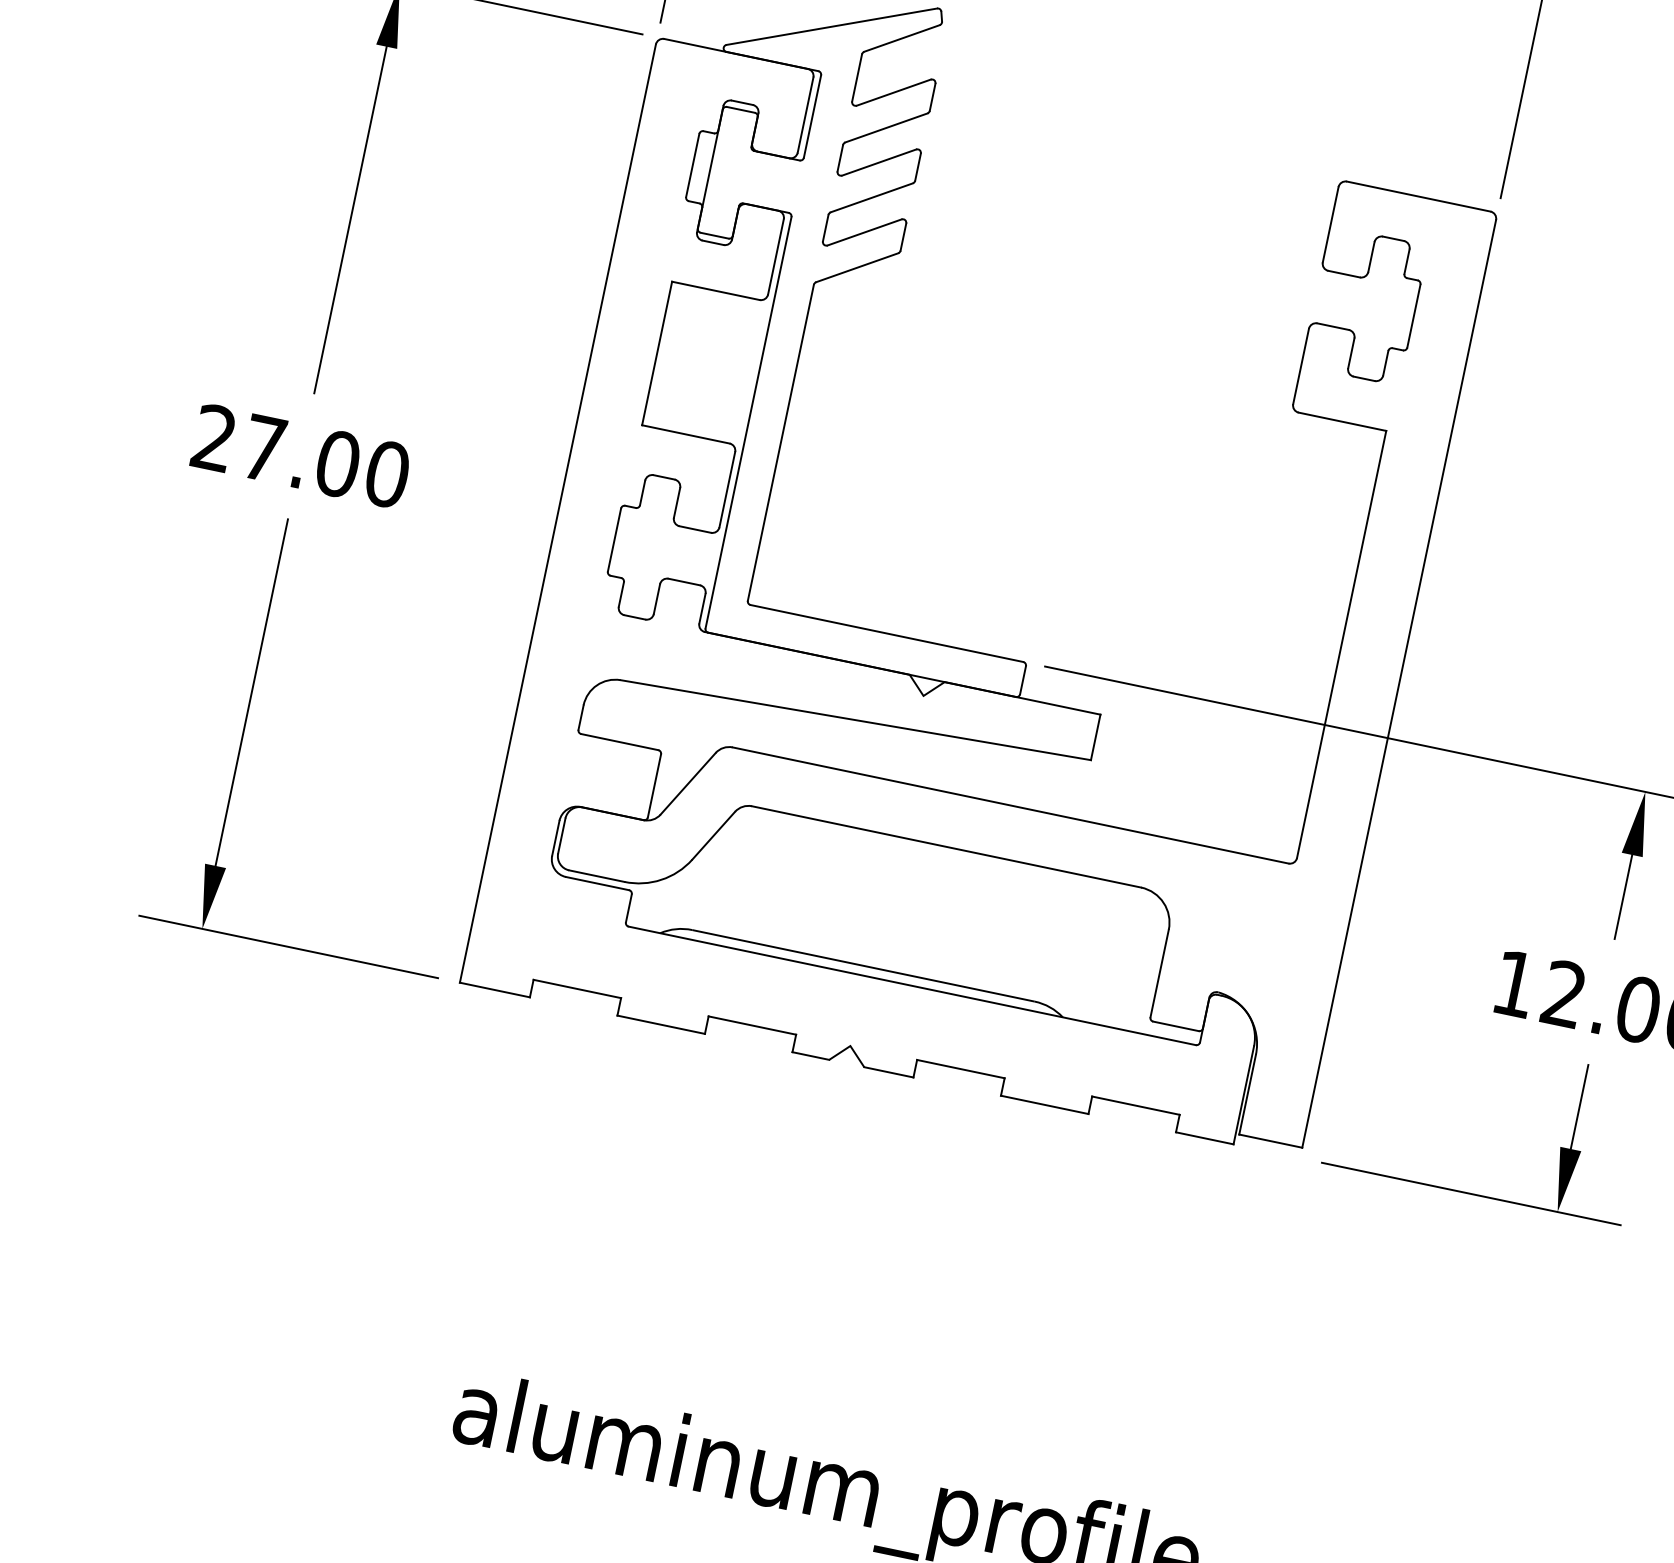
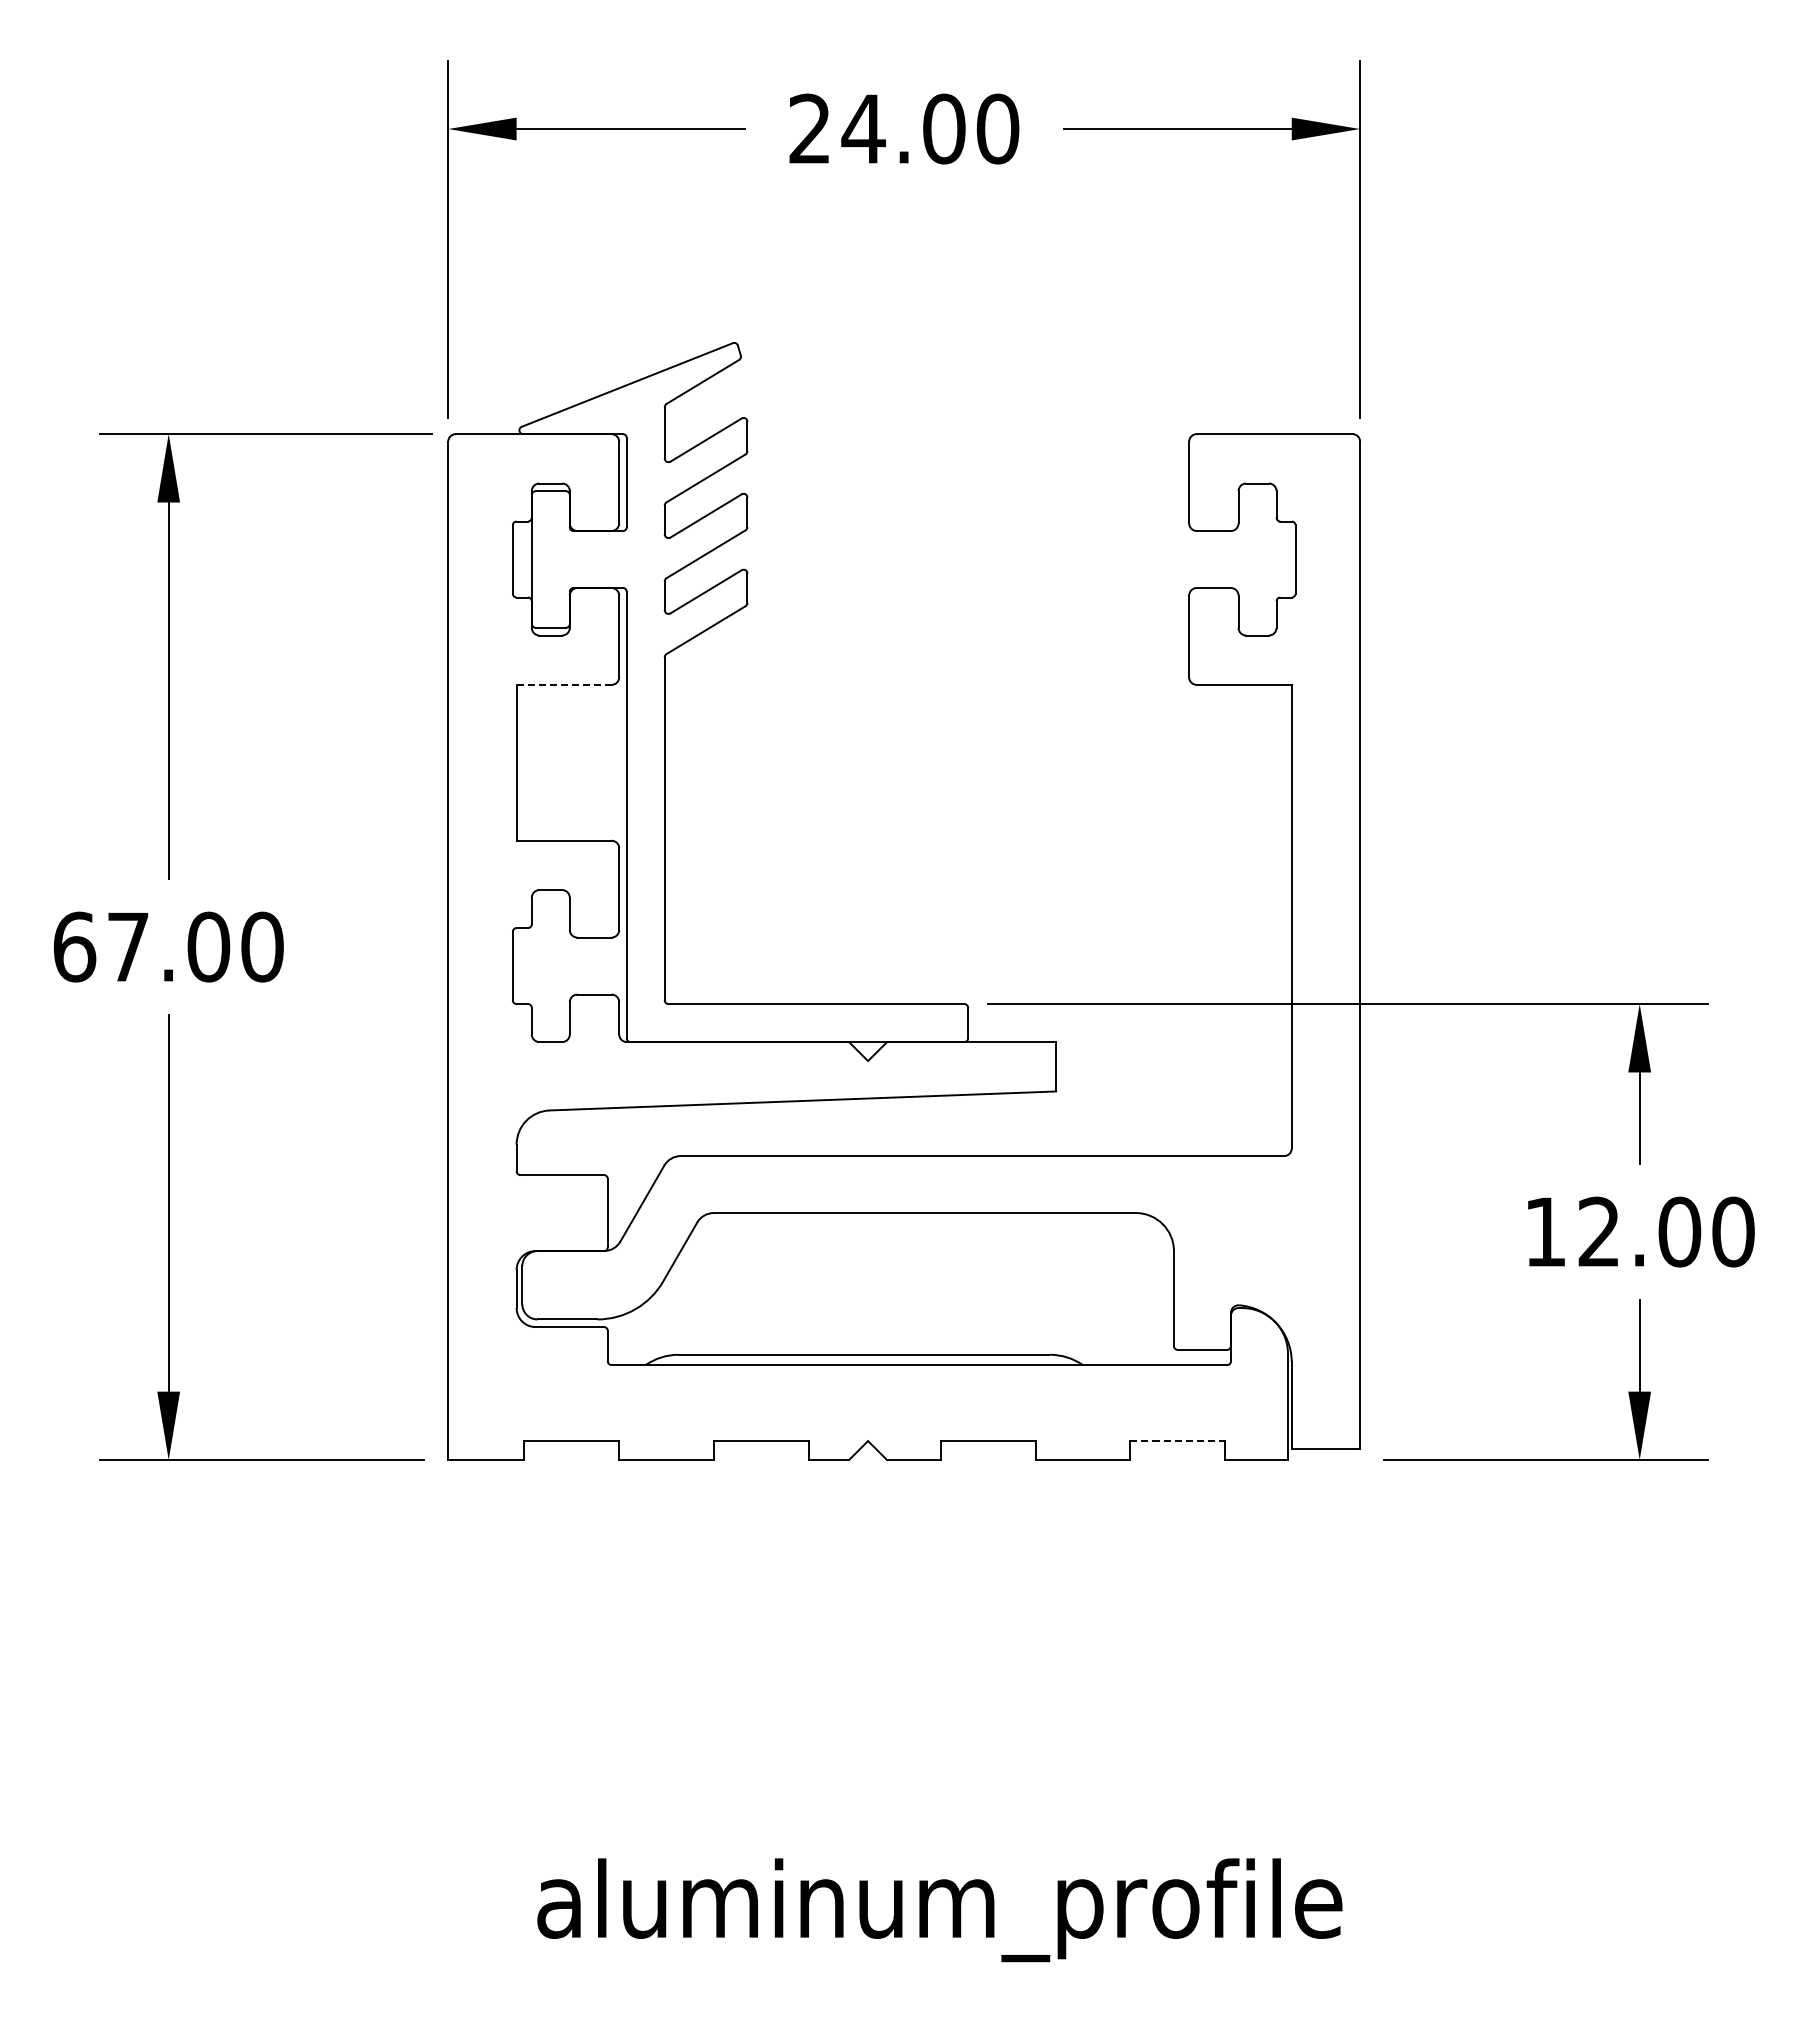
line: (716, 290) -> (564, 684), solid -> dashed
text: (214, 437) -> (74, 946), 27.00 -> 67.00
line: (1136, 1106) -> (1178, 1441), solid -> dashed

